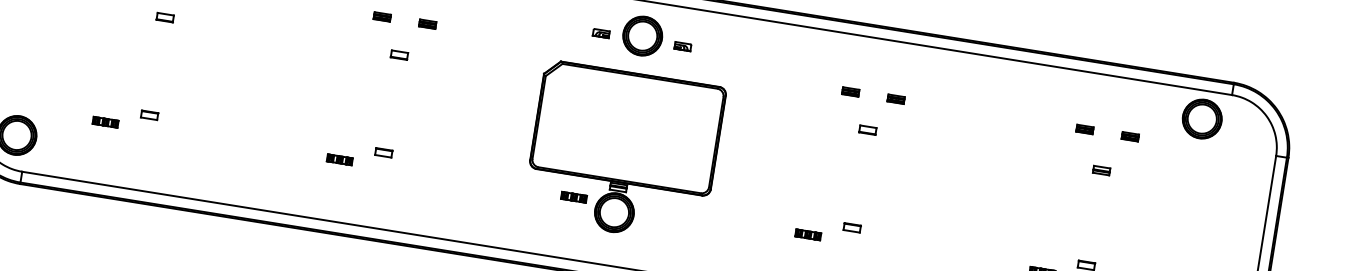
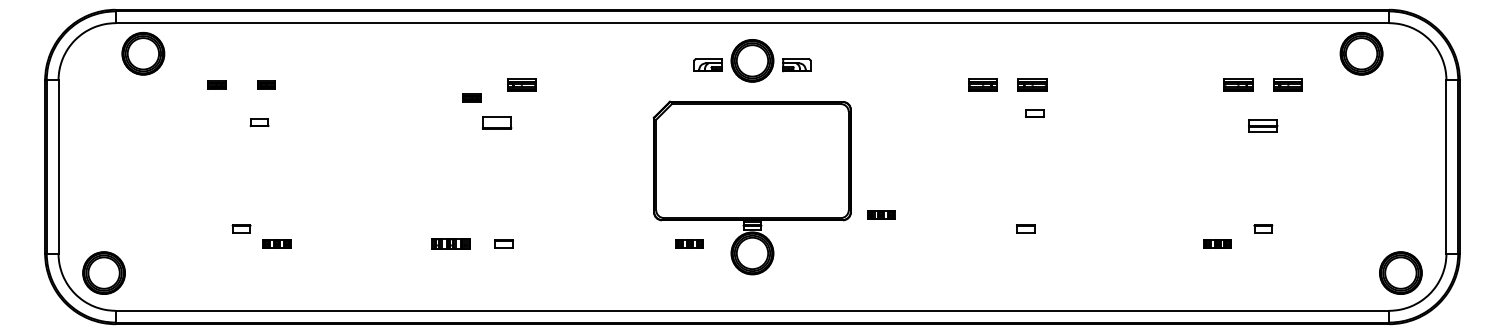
part: (381, 16) -> (471, 97), moved
part: (165, 17) -> (259, 122), moved
part: (427, 23) -> (521, 84), size x1.6
part: (600, 32) -> (707, 64), size x1.6
part: (682, 45) -> (796, 64), size x1.6
part: (398, 55) -> (496, 122), size x1.6
part: (850, 91) -> (982, 84), size x1.6
part: (896, 98) -> (1032, 84), size x1.6
part: (105, 121) -> (276, 243), moved
part: (1084, 129) -> (1238, 84), size x1.6
part: (867, 130) -> (1034, 113), moved
part: (1129, 136) -> (1287, 84), size x1.6
part: (383, 152) -> (503, 243), moved
part: (339, 159) -> (451, 243), size x1.4
part: (1101, 170) -> (1263, 125), size x1.6
part: (573, 196) -> (689, 243), moved
part: (851, 227) -> (1025, 228), moved
part: (808, 234) -> (881, 214), moved

